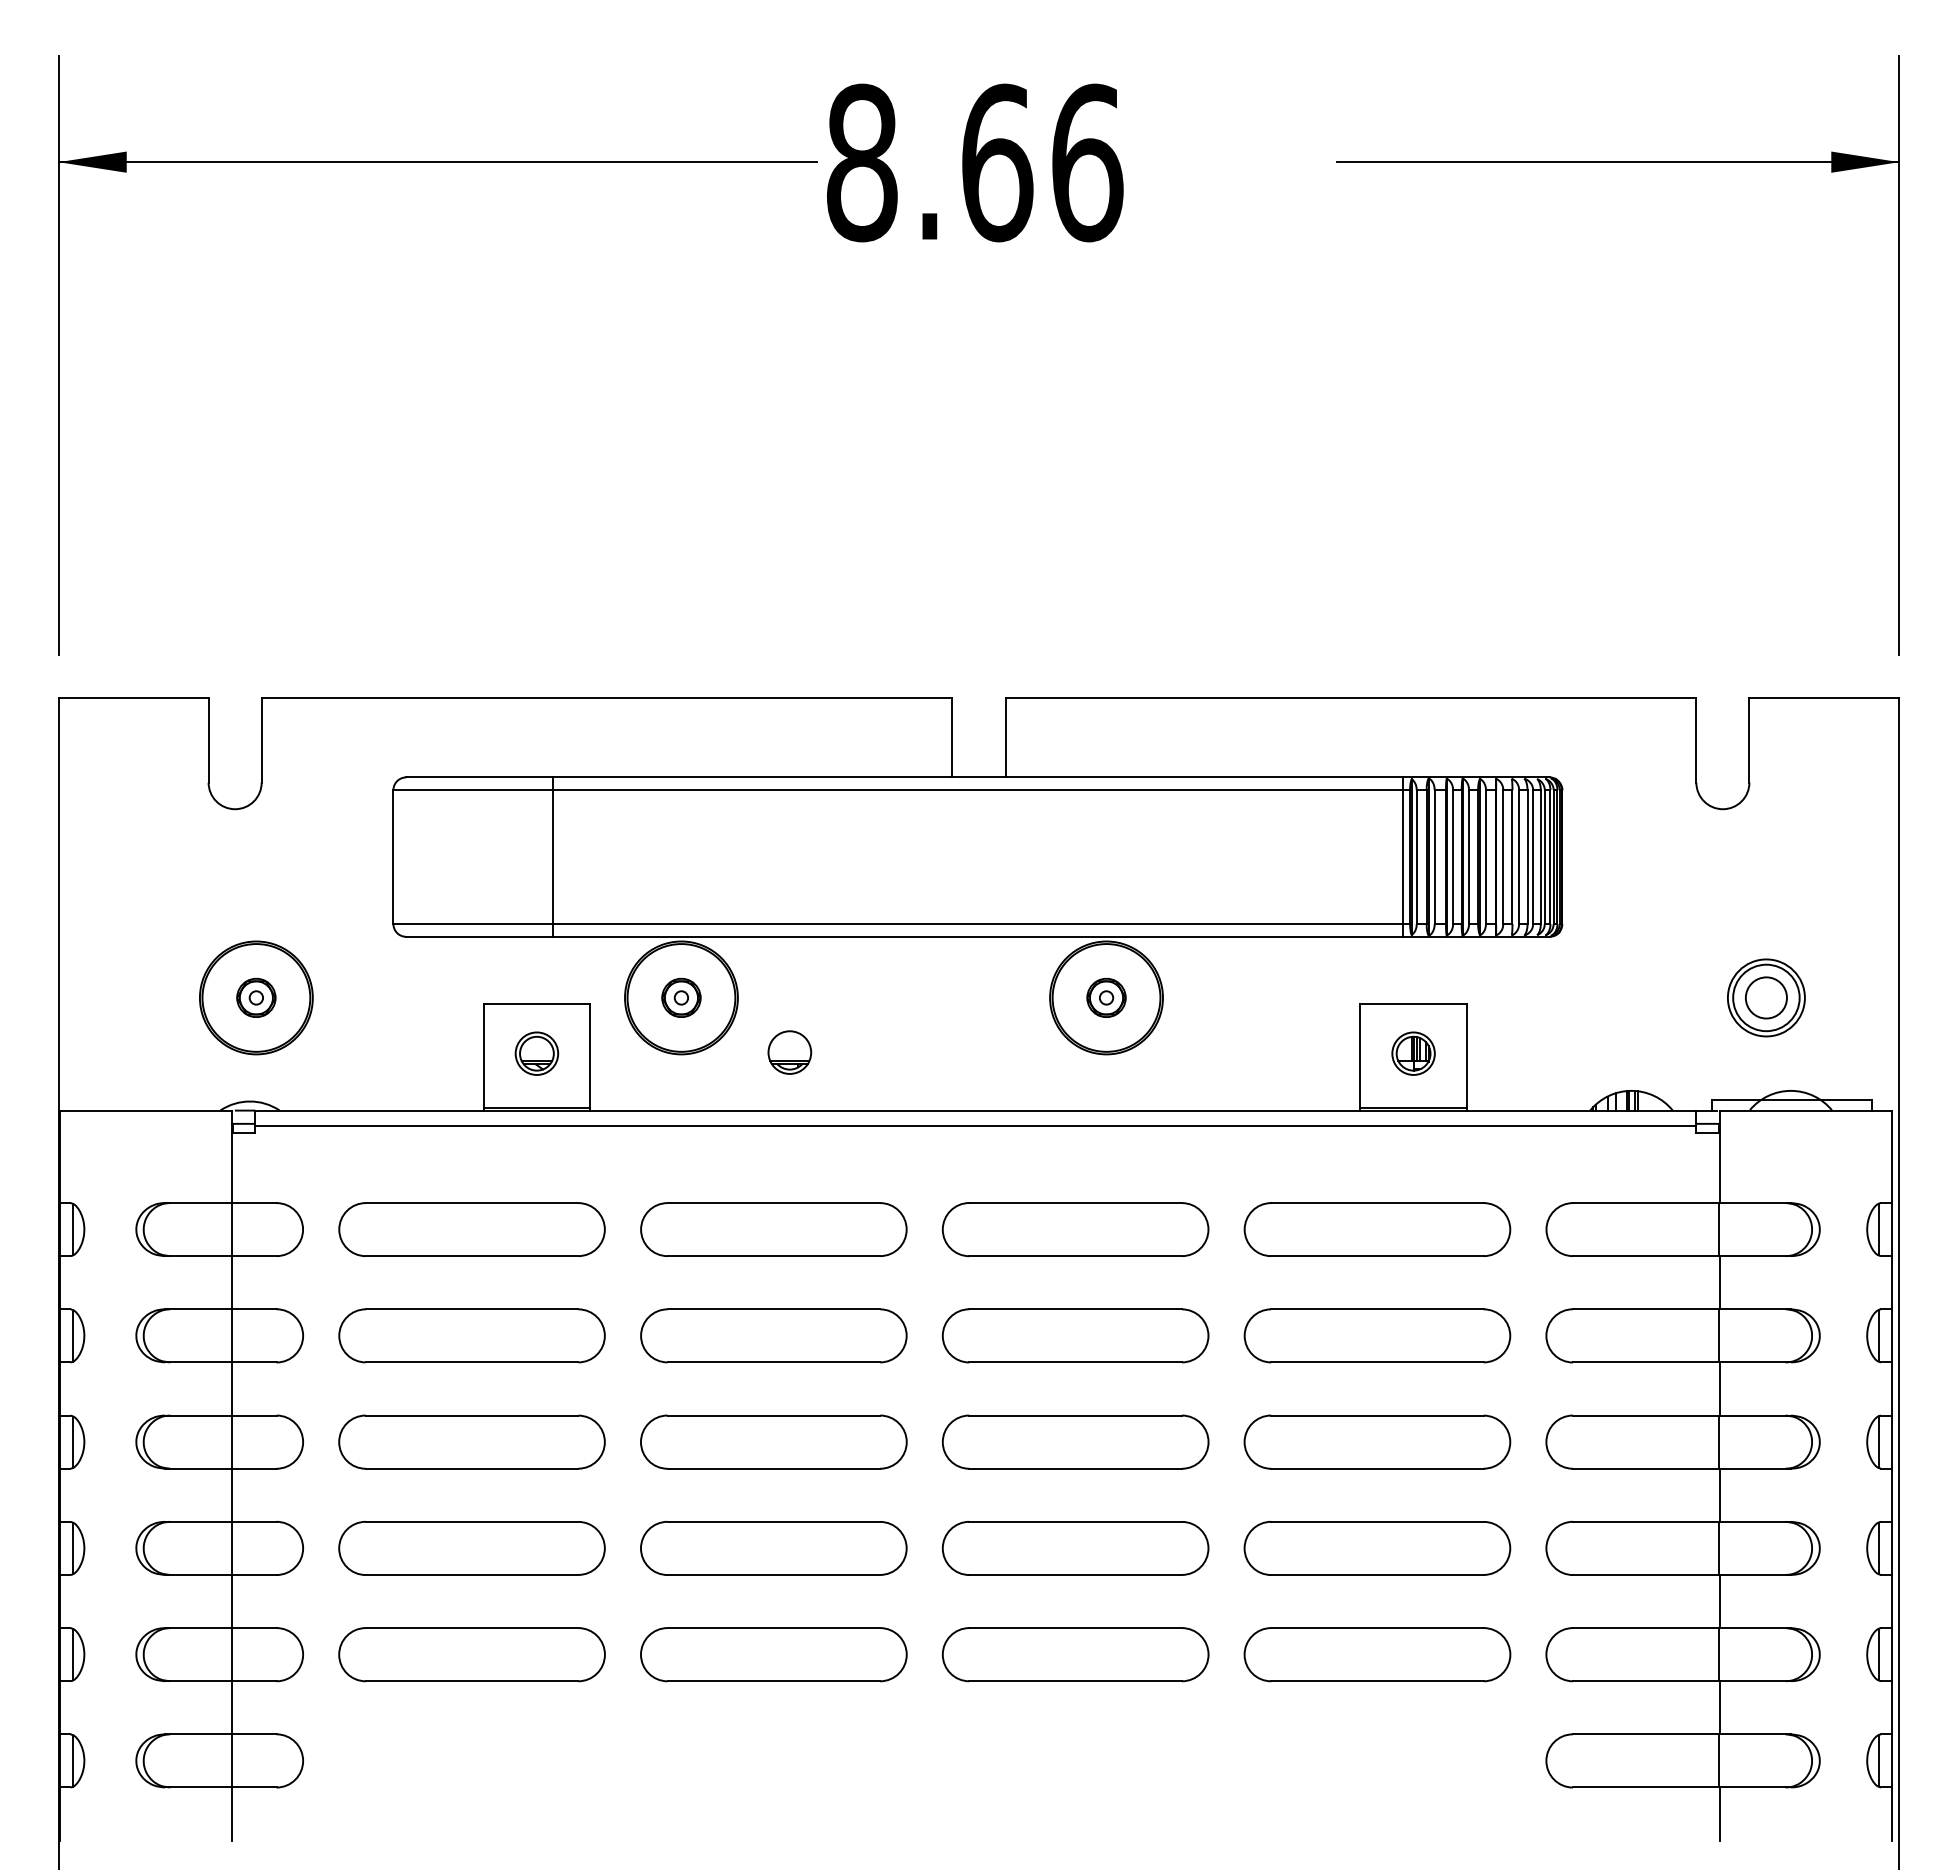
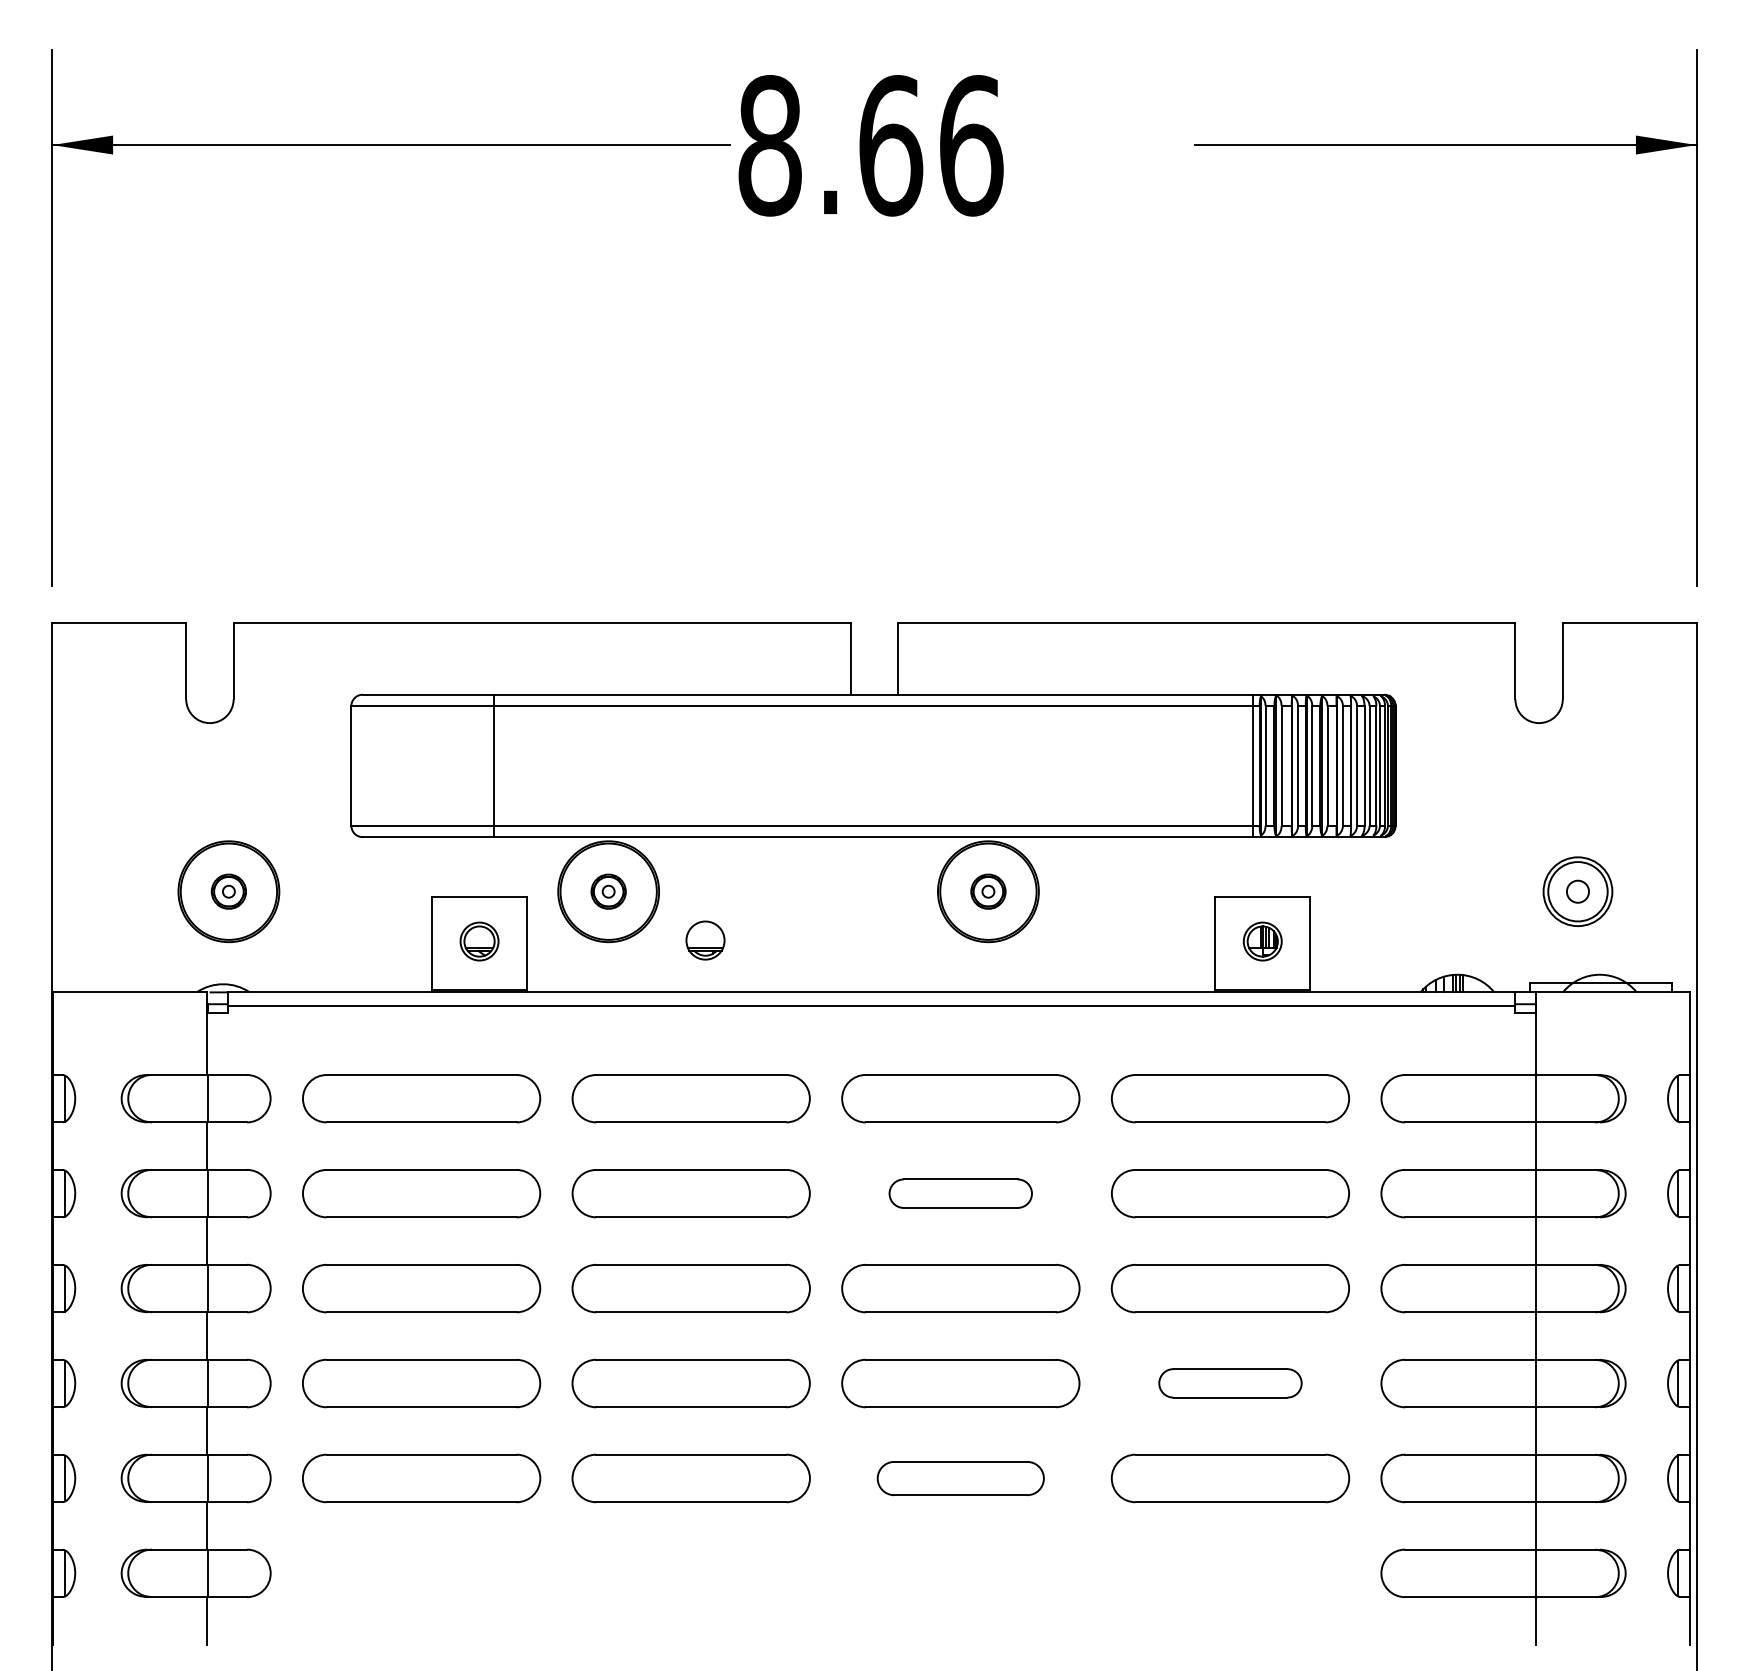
circle: (1765, 997) -> (1577, 891), size x0.6
part: (1075, 1335) -> (960, 1193), size x0.6
part: (1377, 1547) -> (1230, 1382), size x0.6
part: (1075, 1654) -> (960, 1478), size x0.7

